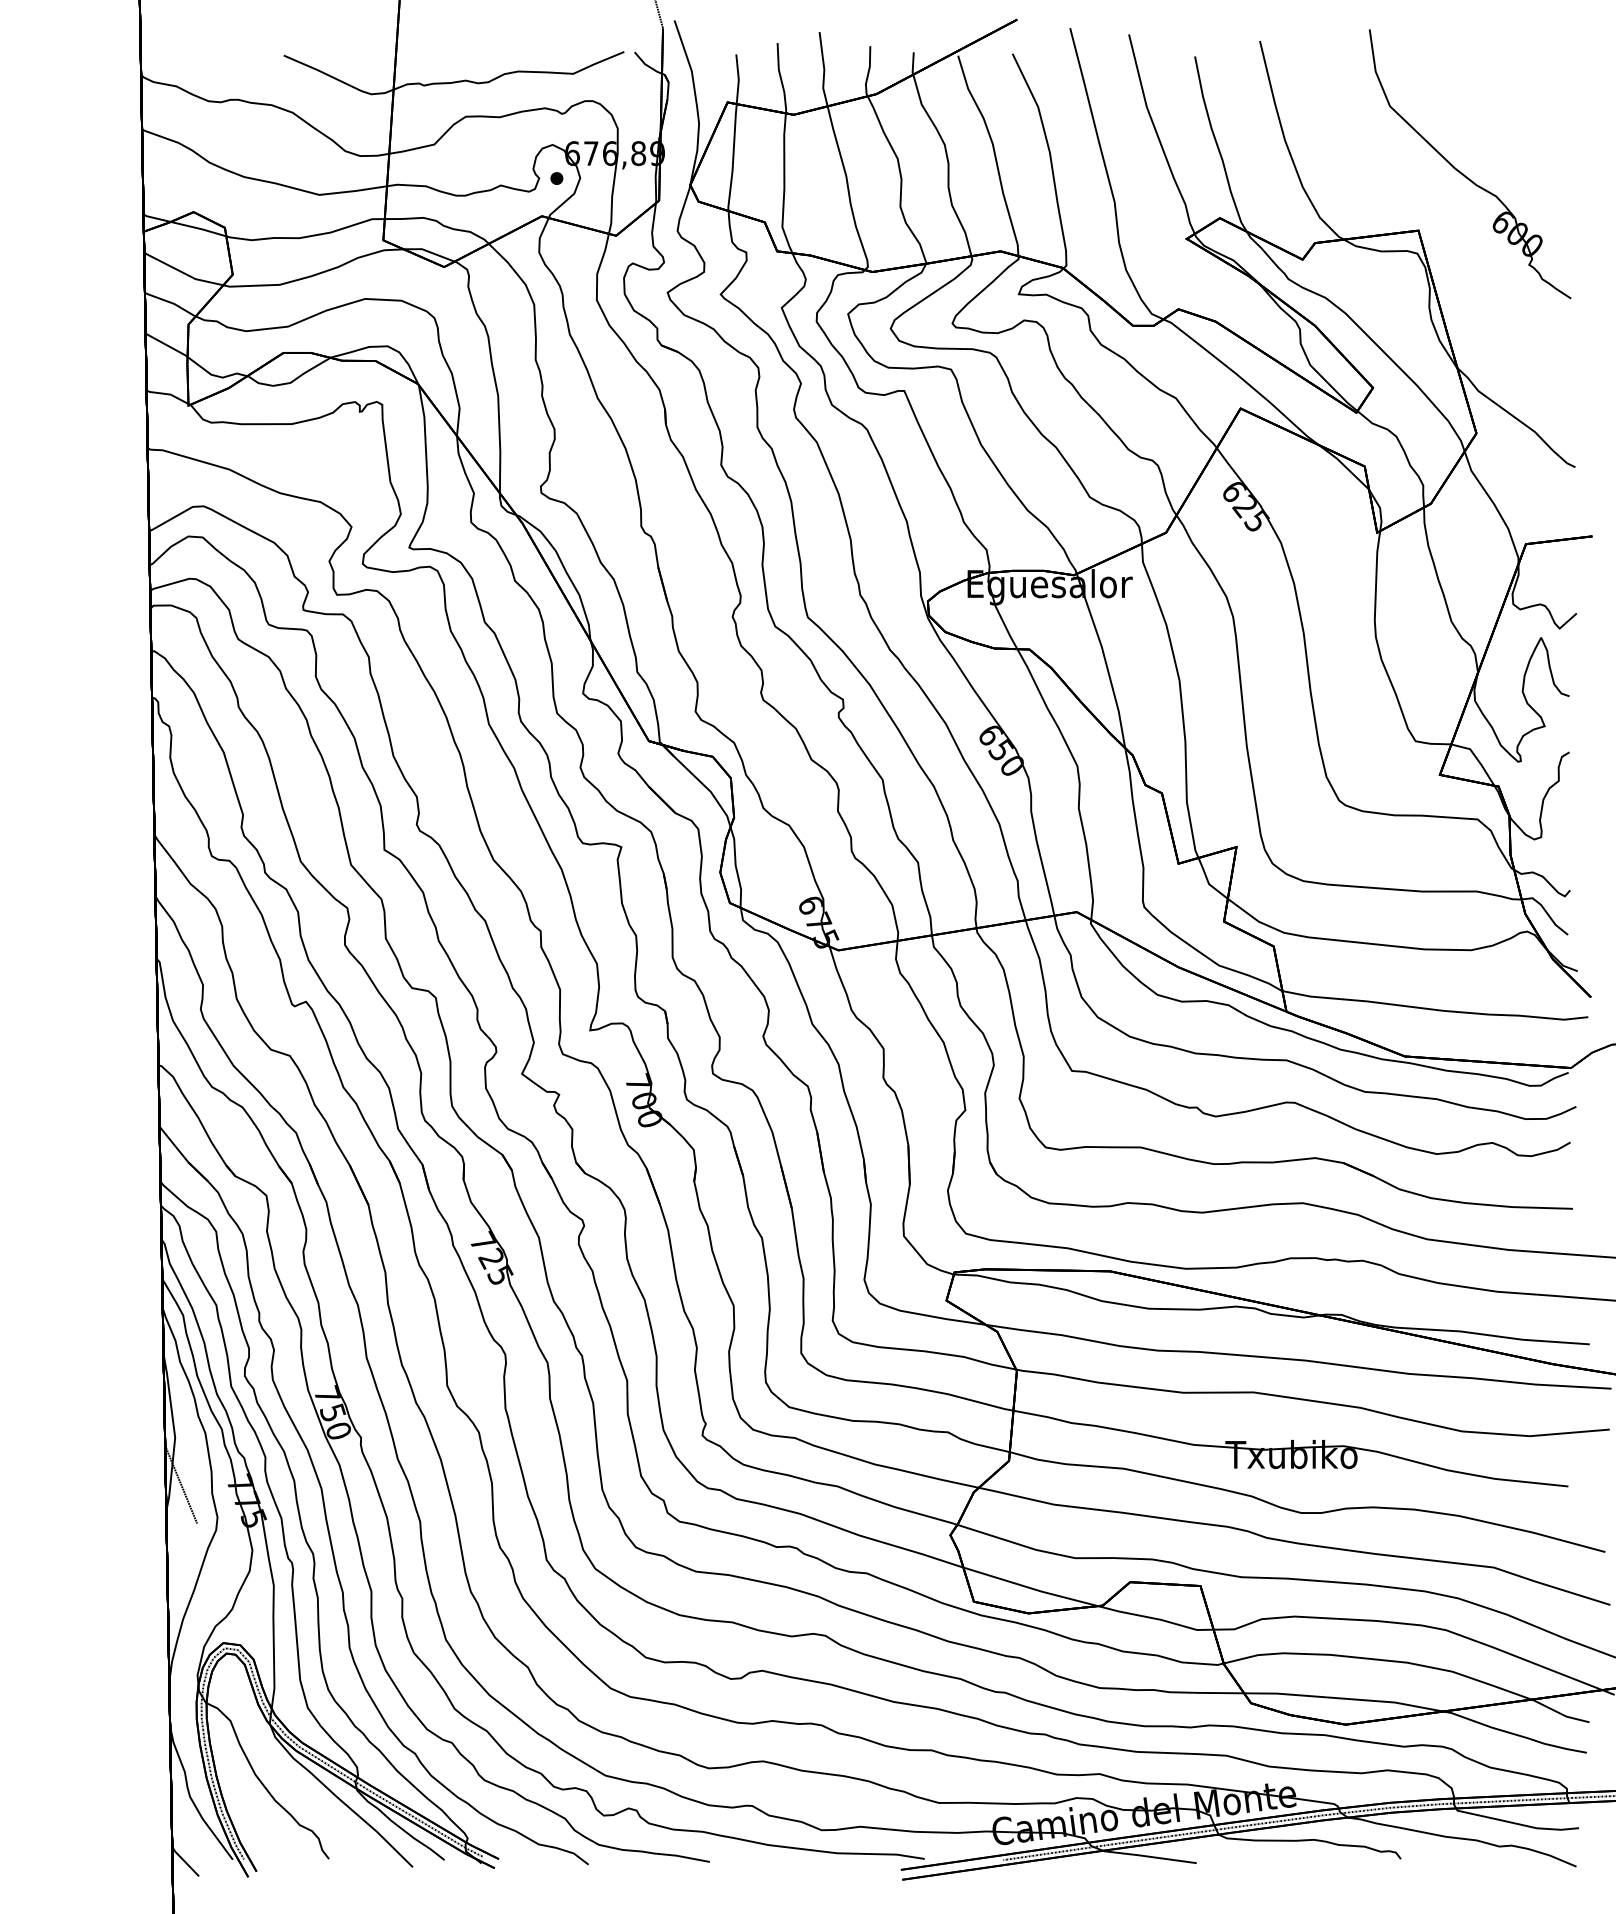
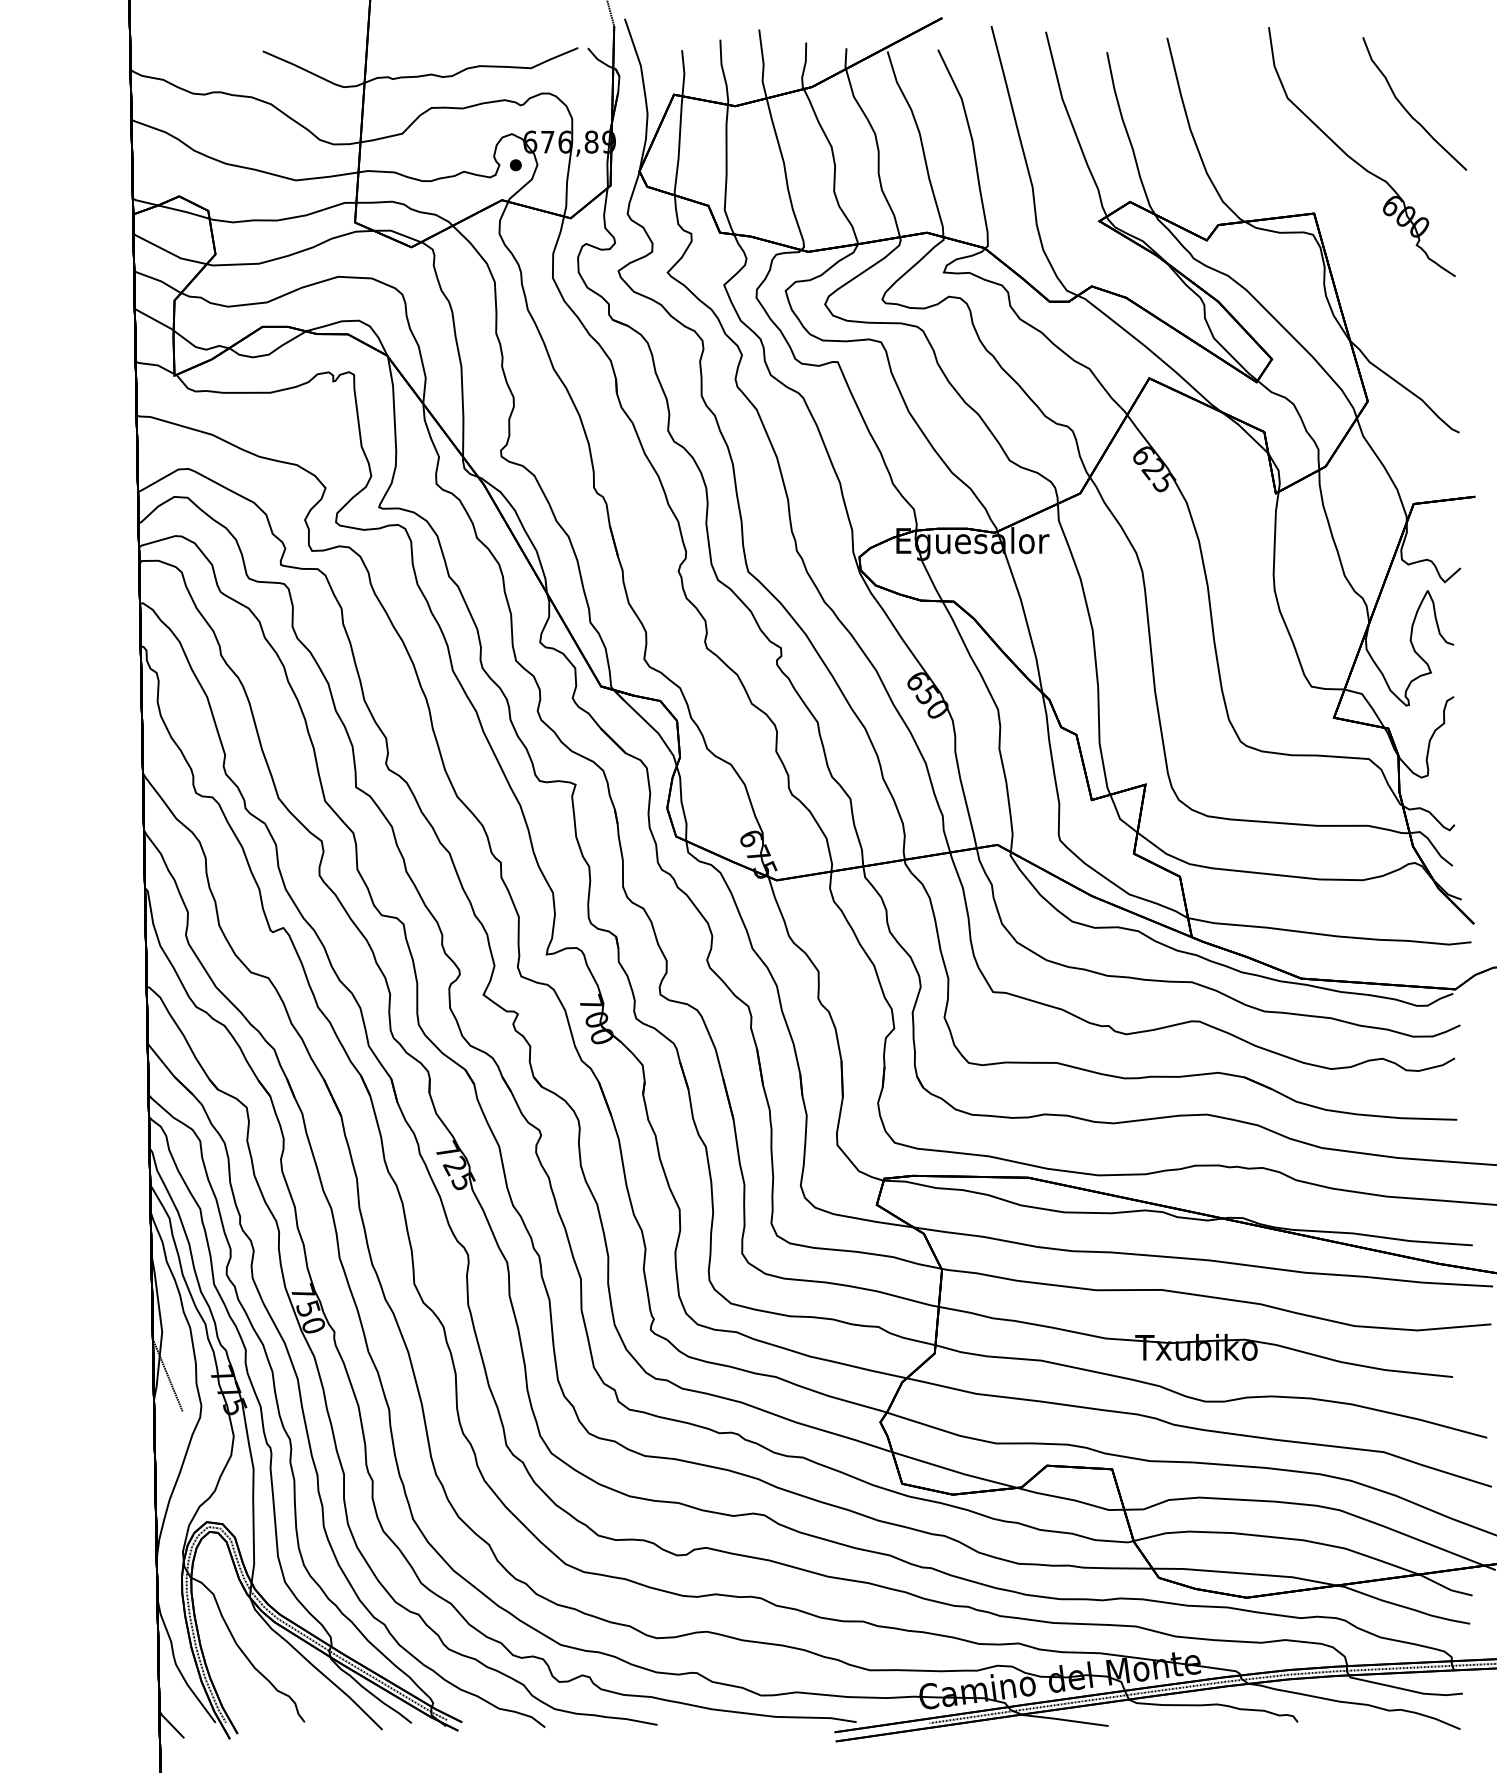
curve: (1519, 119) -> (1407, 110), added

